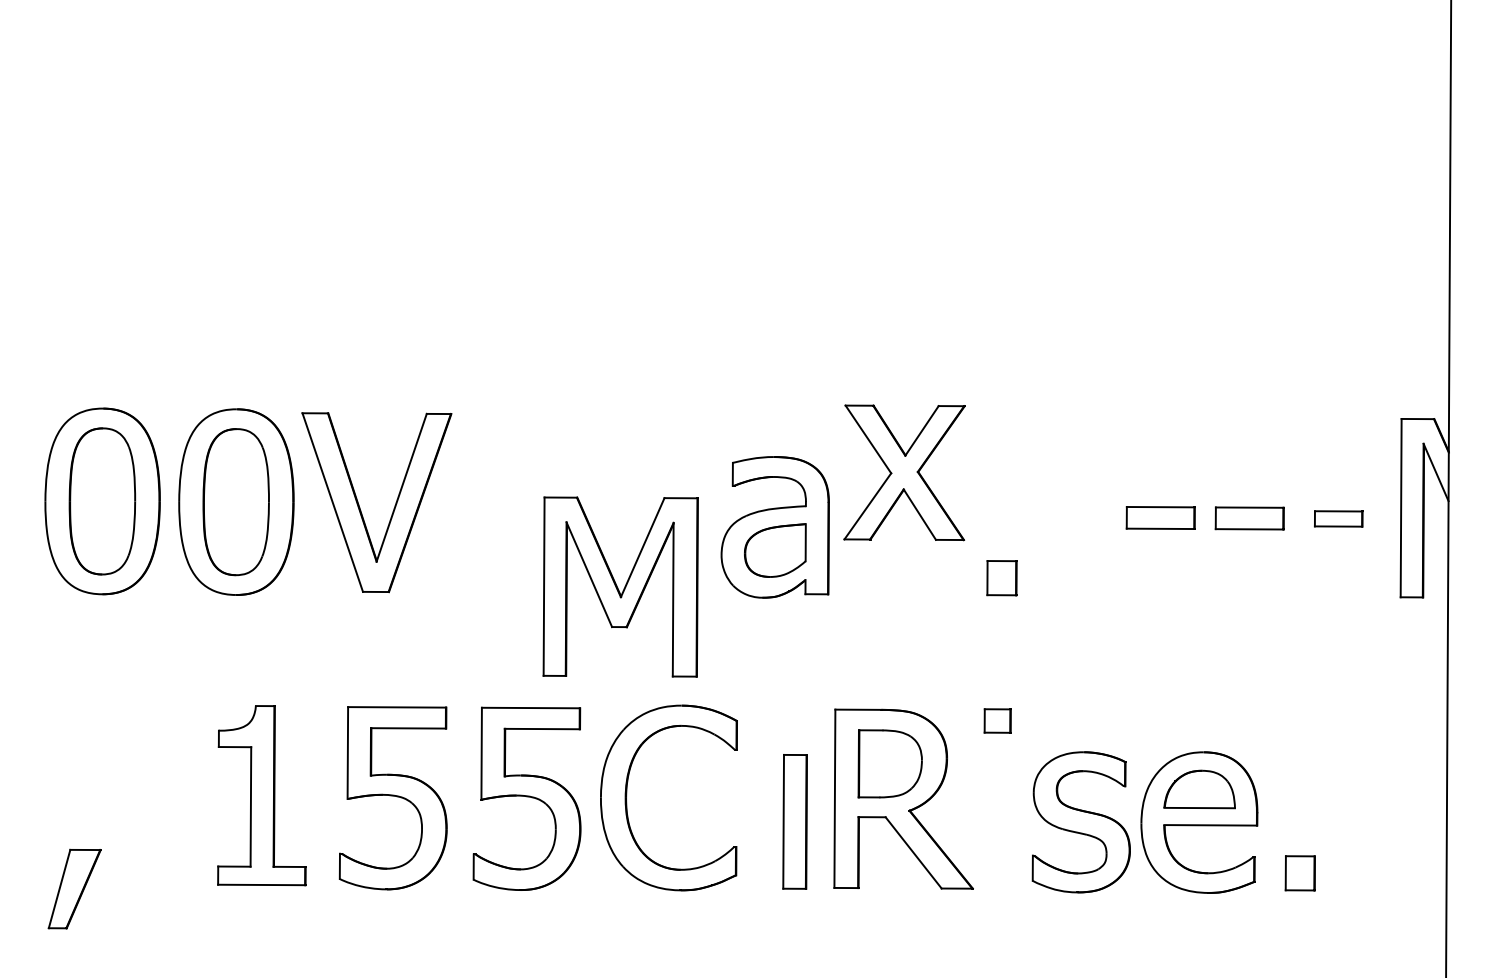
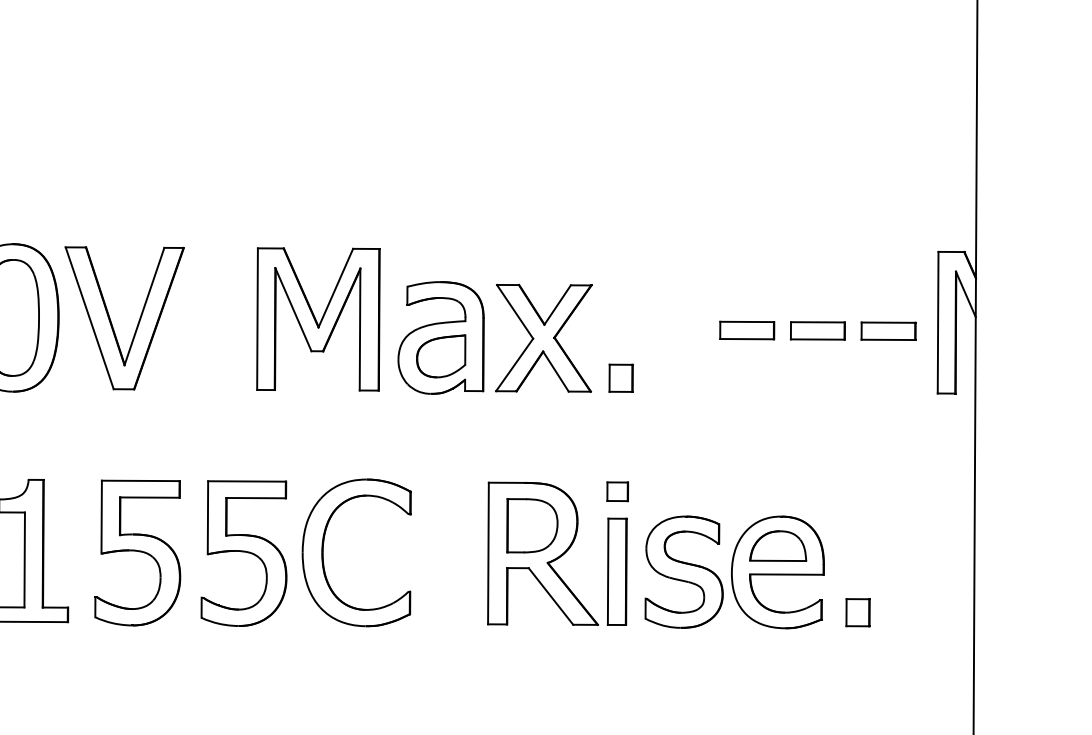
part: (904, 472) -> (543, 338), moved
part: (1338, 518) -> (888, 330), size x1.43
part: (620, 586) -> (318, 319), moved
part: (794, 821) -> (616, 571), moved

